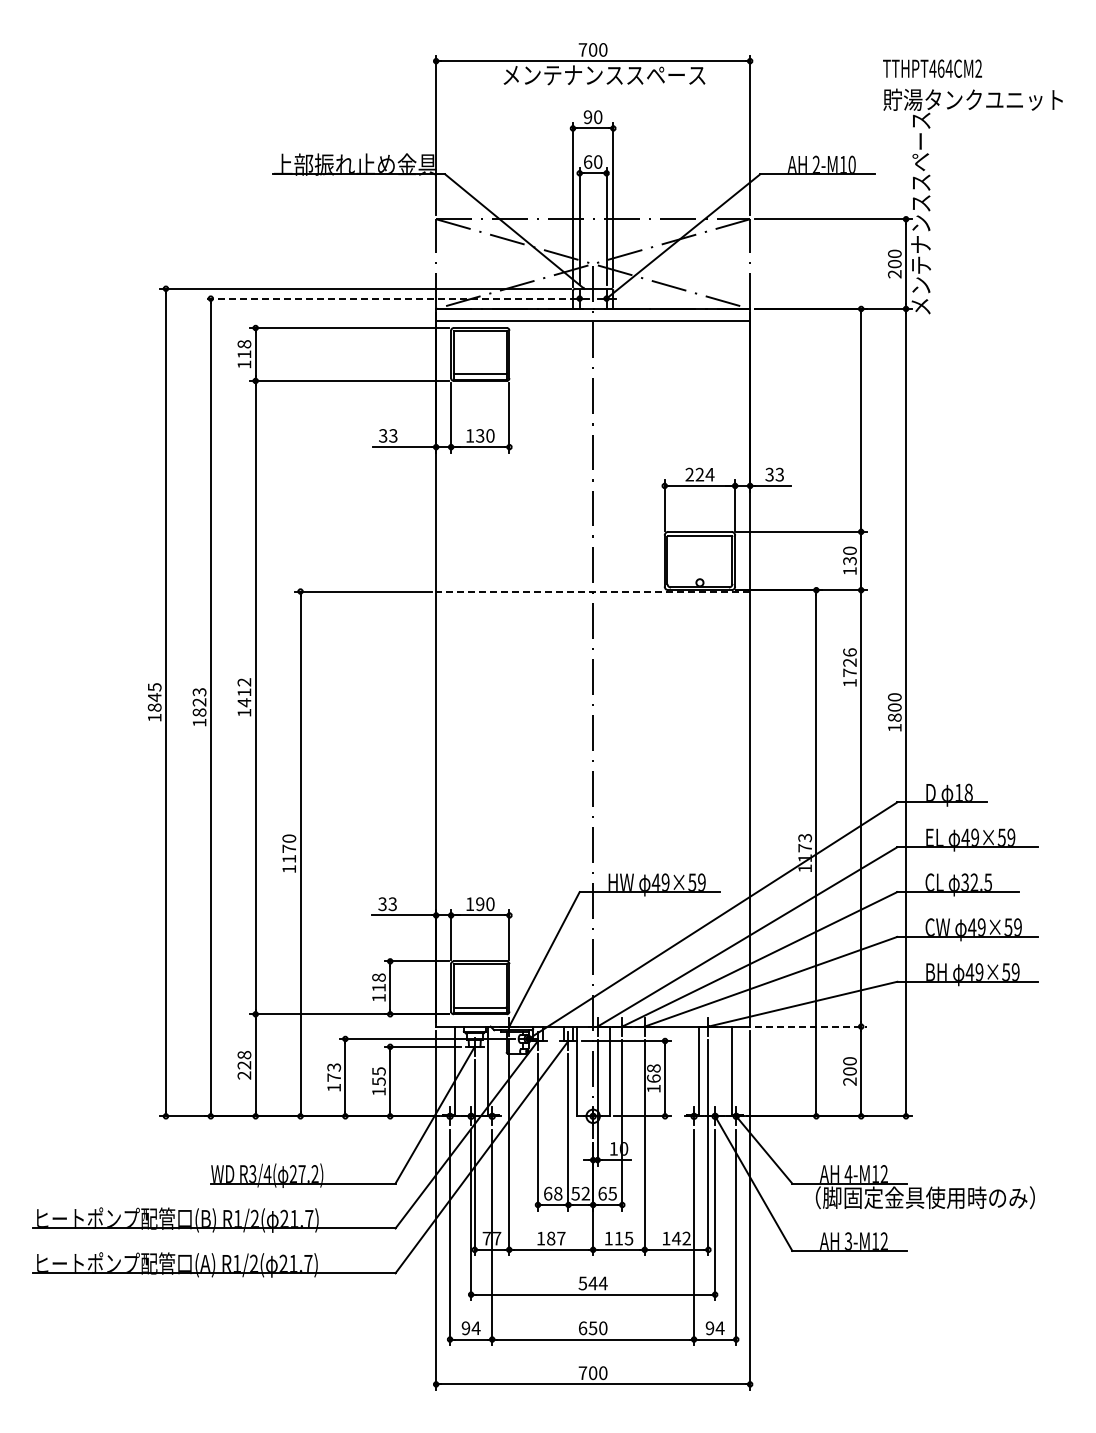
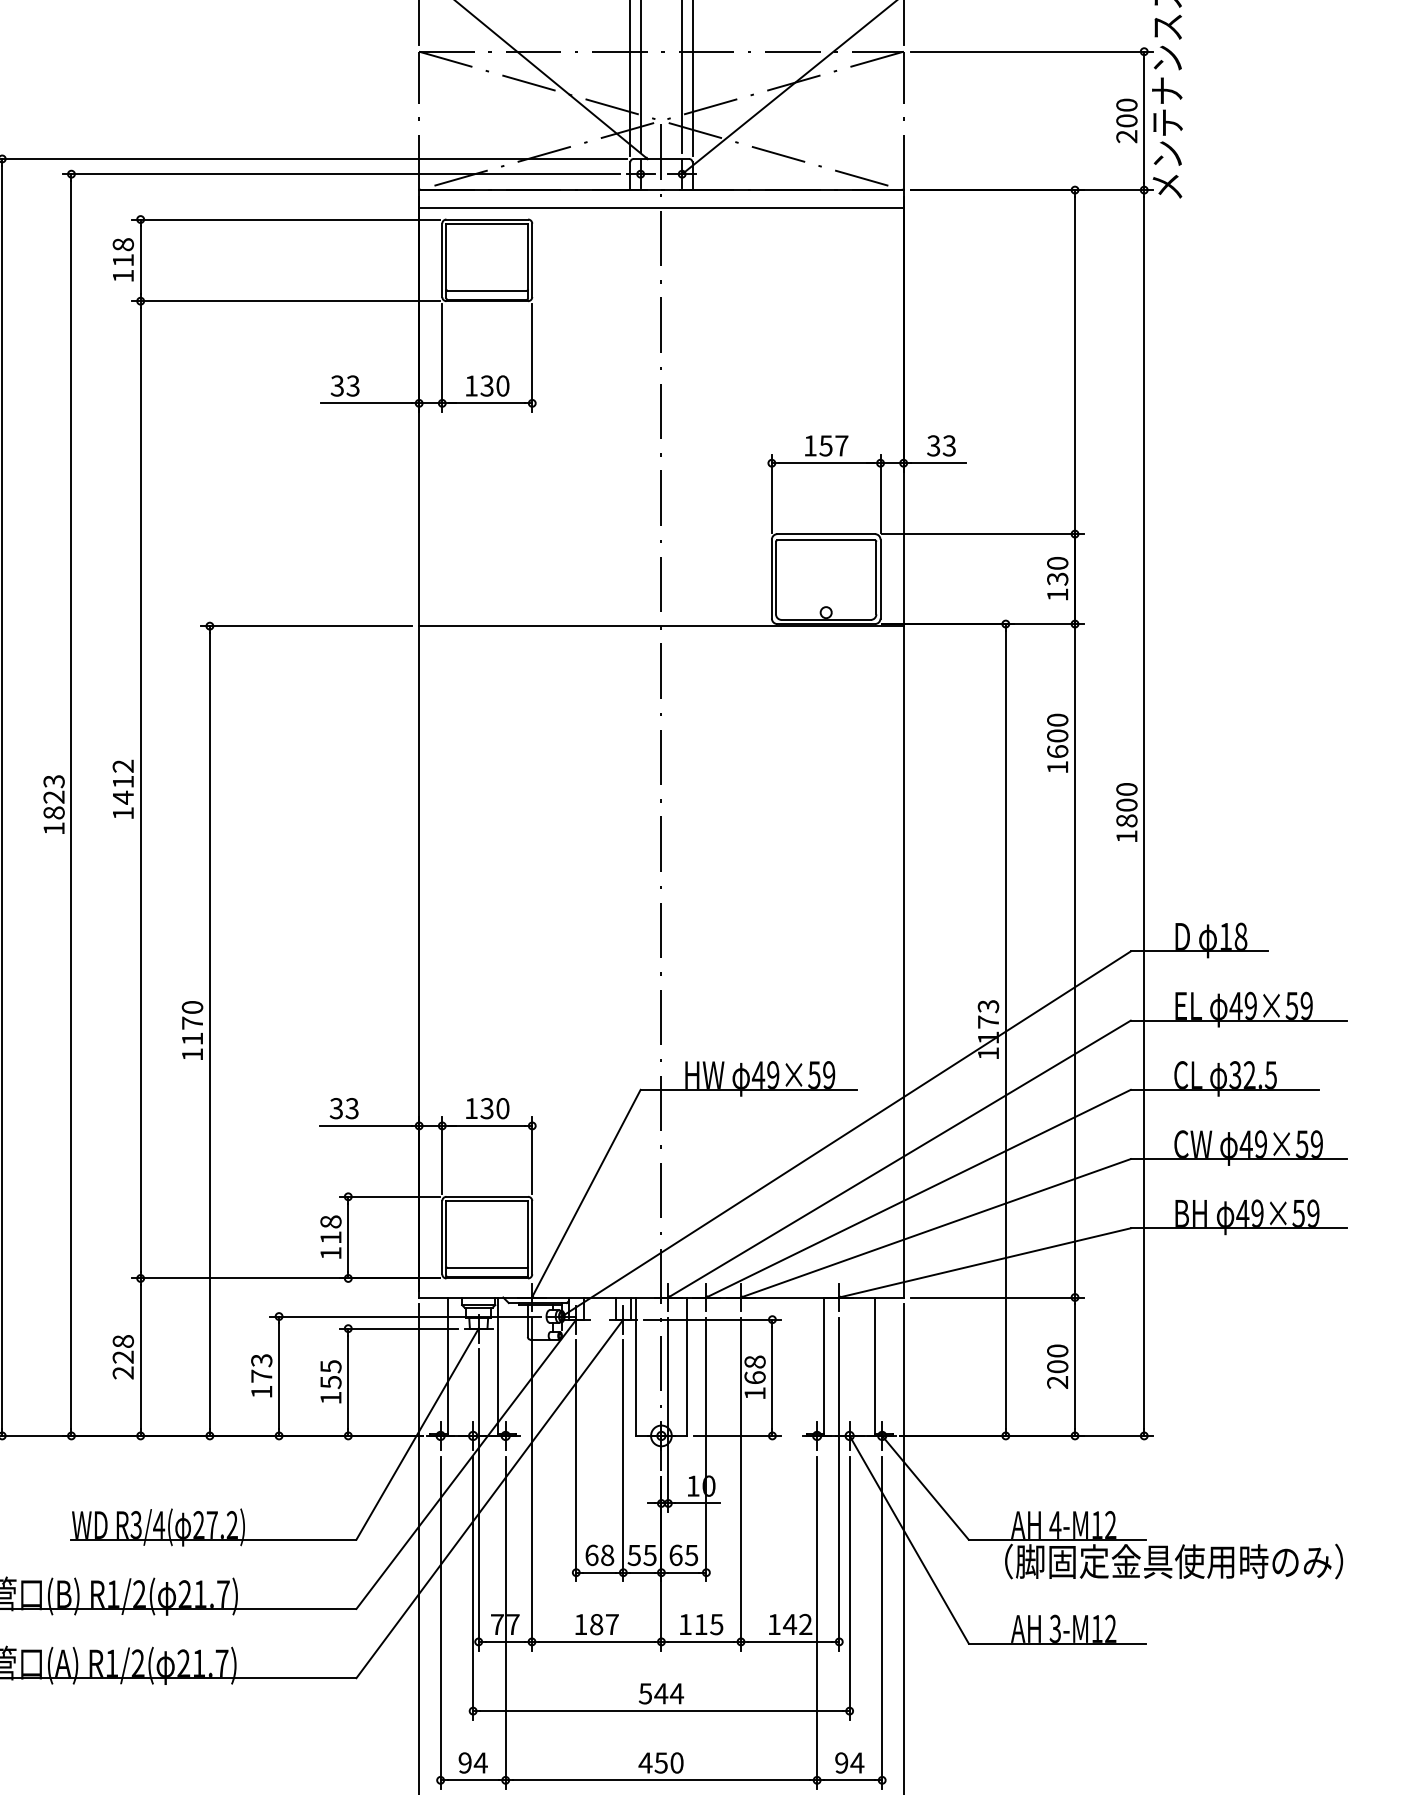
line: (385, 298) -> (340, 174), dashed -> solid
text: (699, 474) -> (825, 445), 224 -> 157
line: (593, 591) -> (661, 626), dashed -> solid
text: (849, 662) -> (1056, 735), 1726 -> 1600
text: (480, 903) -> (487, 1107), 190 -> 130
line: (811, 1026) -> (998, 1297), dashed -> solid
text: (585, 1193) -> (649, 1554), 52 -> 55
text: (582, 1328) -> (644, 1763), 650 -> 450

